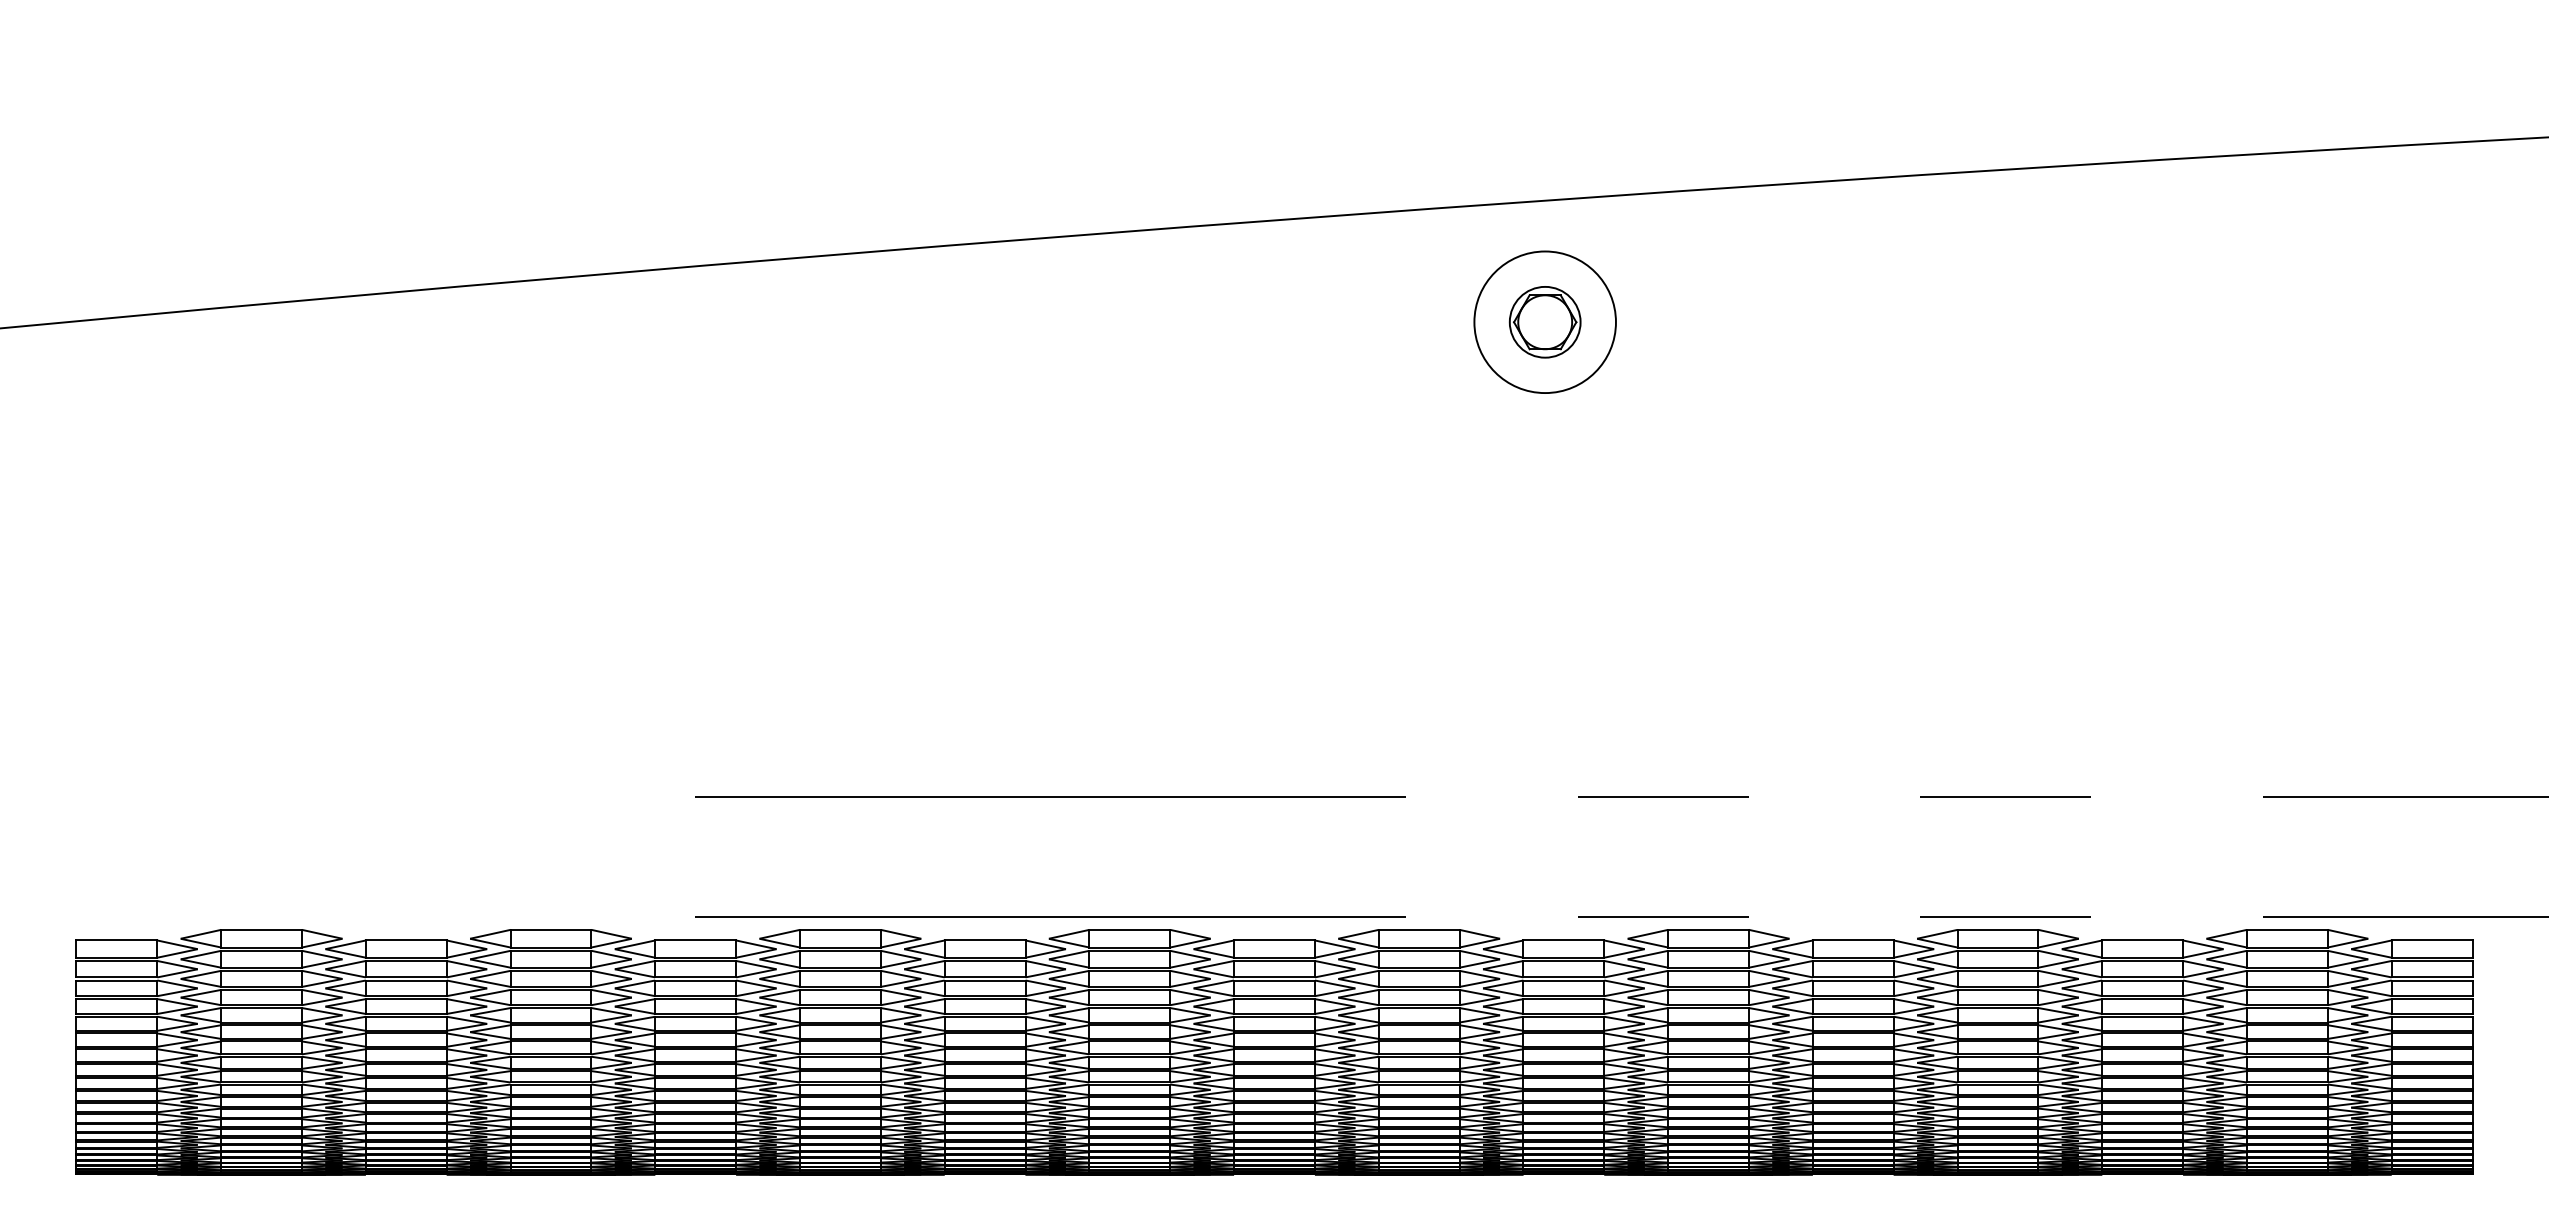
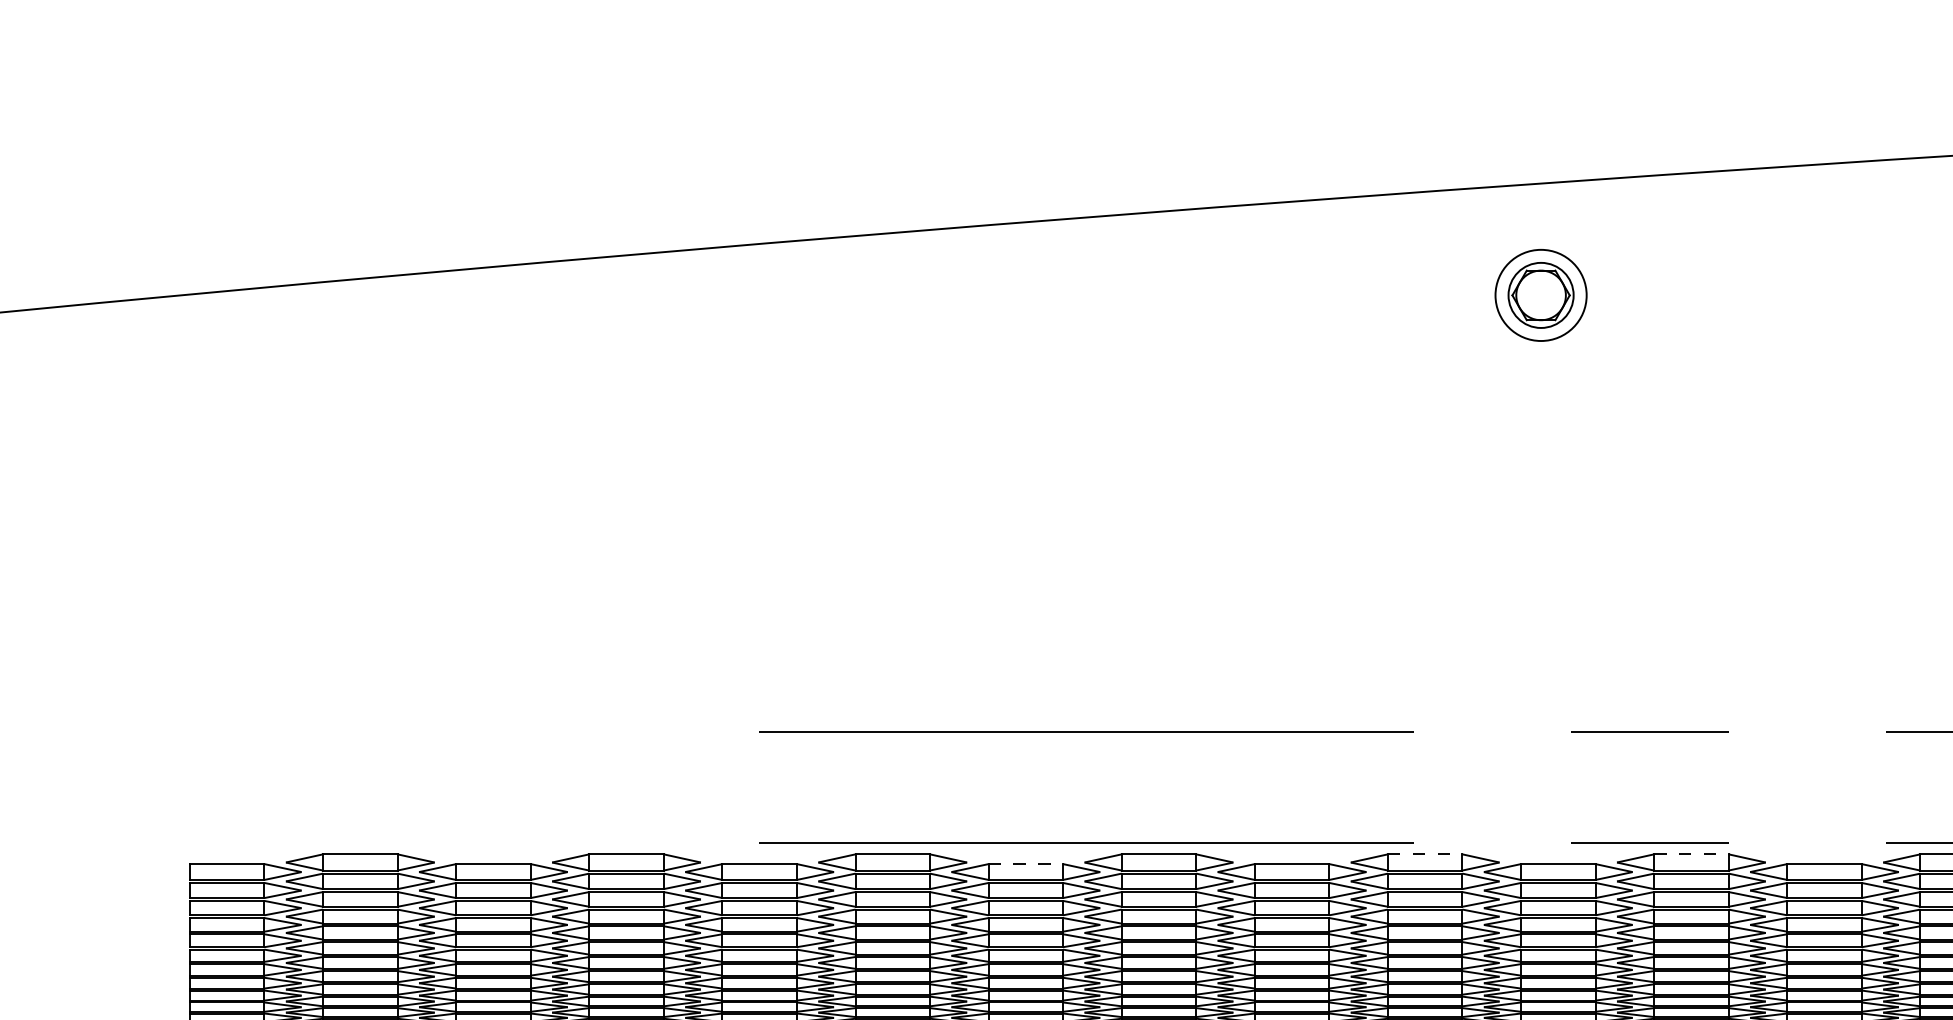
circle: (1544, 322) -> (1540, 295), size x0.7
line: (1419, 929) -> (1425, 853), solid -> dashed
line: (1709, 929) -> (1692, 853), solid -> dashed
line: (985, 940) -> (1026, 864), solid -> dashed

